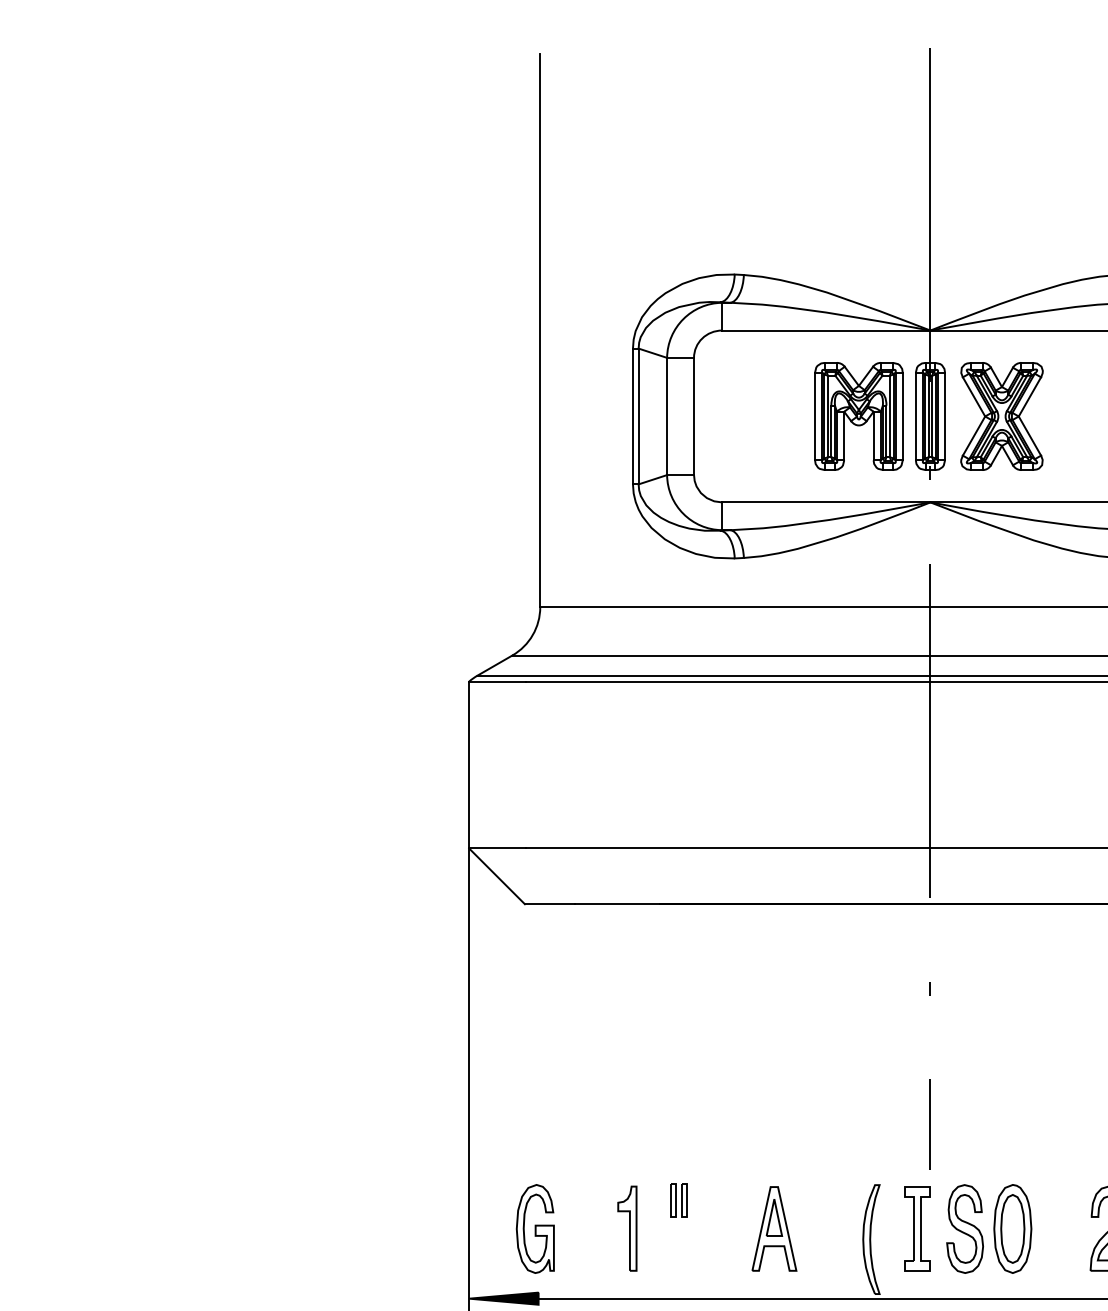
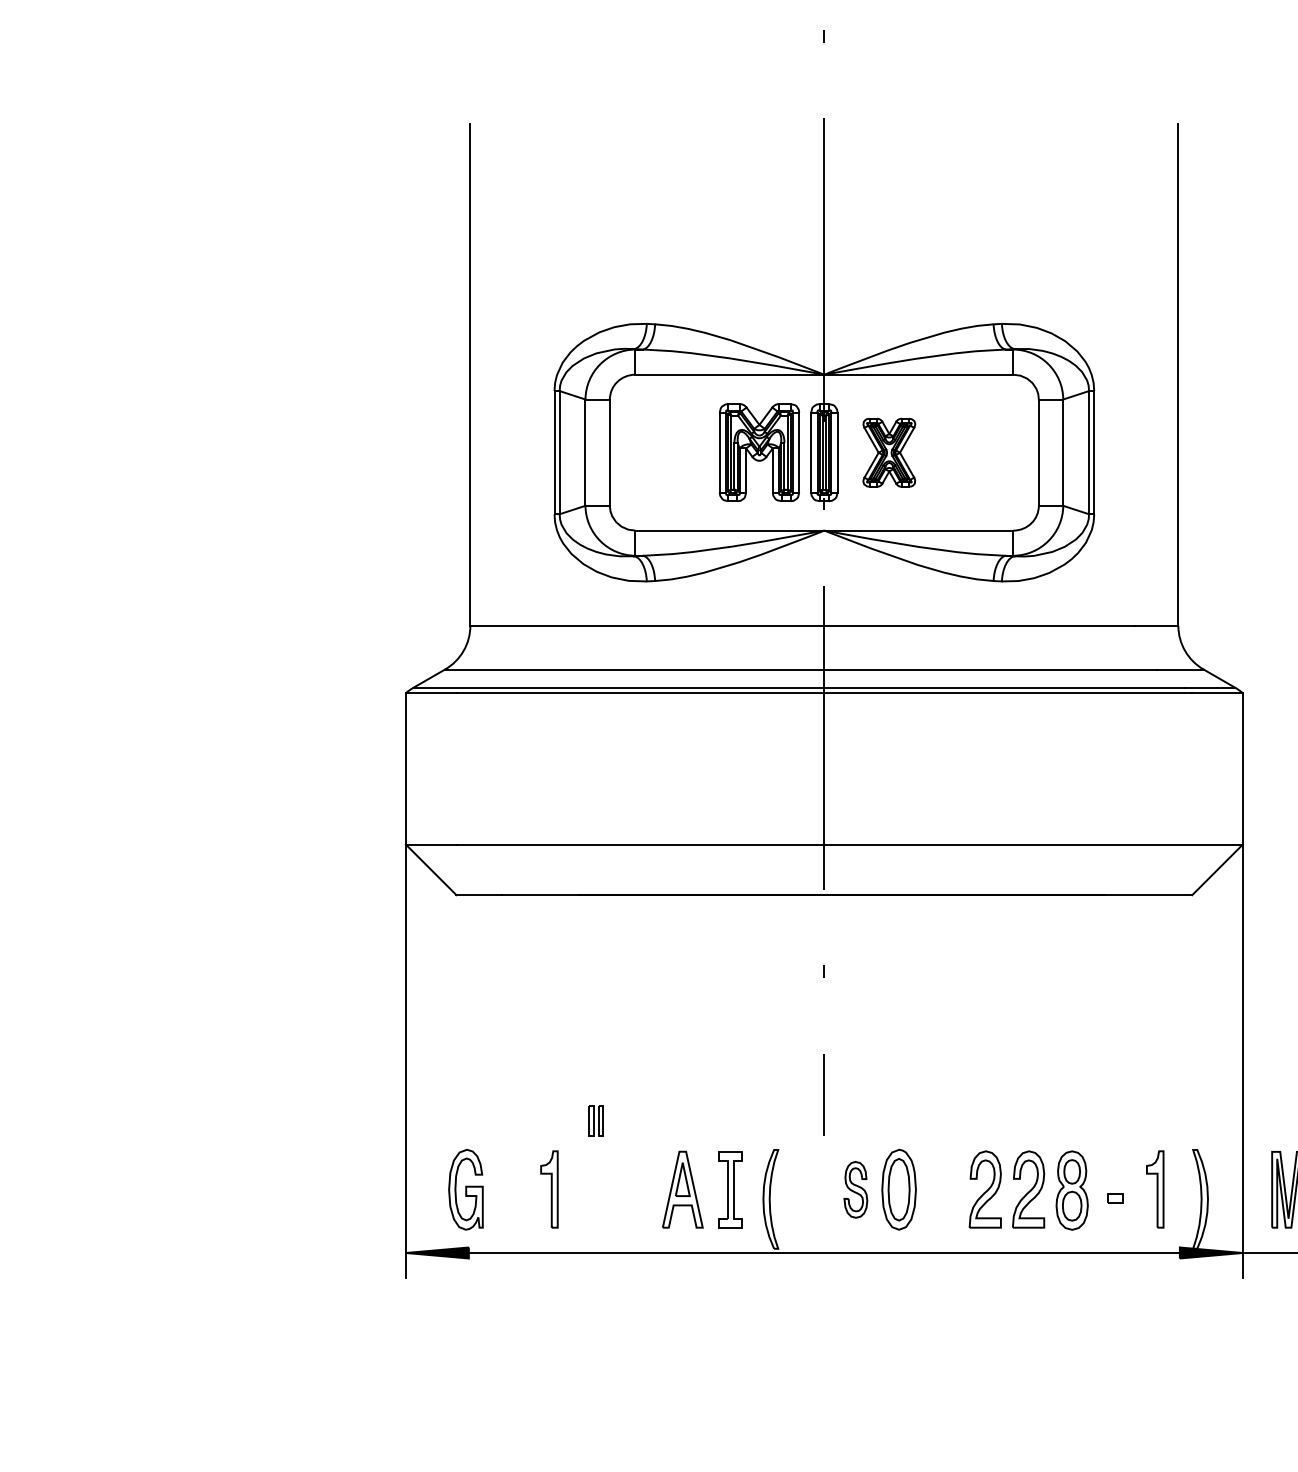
part: (1002, 416) -> (889, 452), size x0.7
part: (678, 1200) -> (595, 1120), moved
part: (917, 1228) -> (730, 1189), moved
part: (964, 1228) -> (855, 1189), size x0.7

